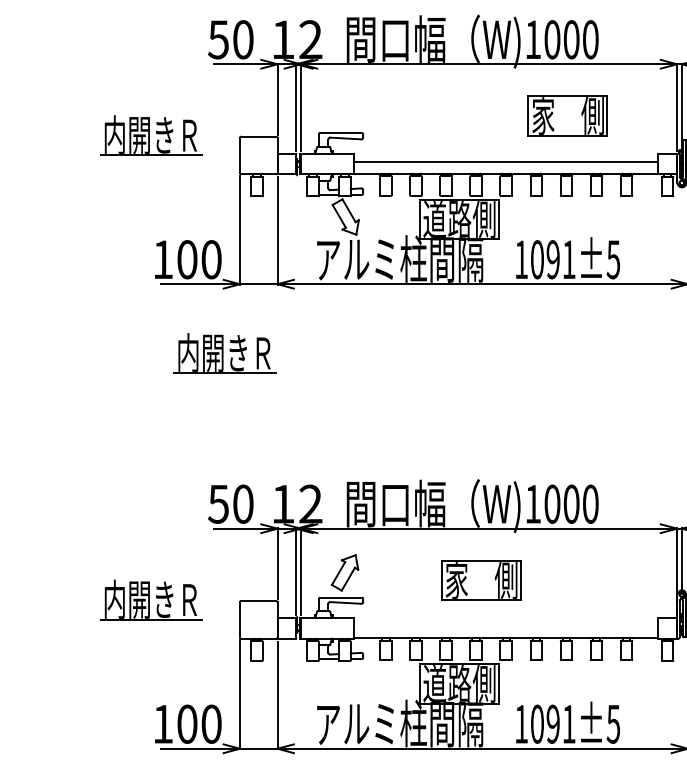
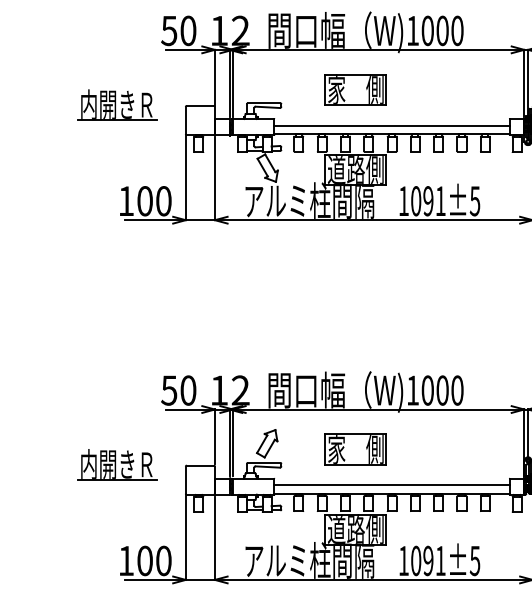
part: (567, 115) -> (355, 89), moved
part: (225, 353) -> (174, 273), removed
part: (481, 580) -> (355, 449), moved
line: (505, 626) -> (391, 485), added

